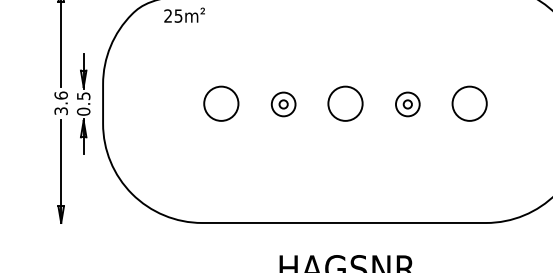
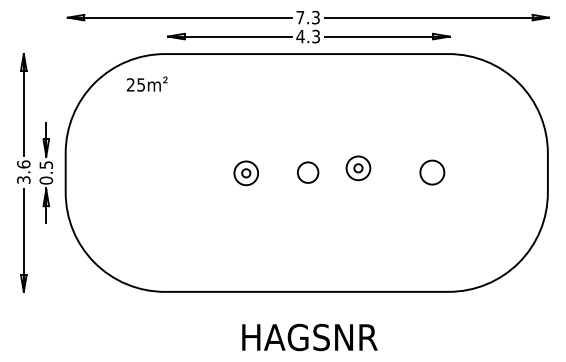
circle: (220, 103) -> (183, 172), removed
circle: (345, 103) -> (308, 172), size x0.6
circle: (469, 103) -> (432, 172), size x0.7
part: (407, 104) -> (358, 168), moved

